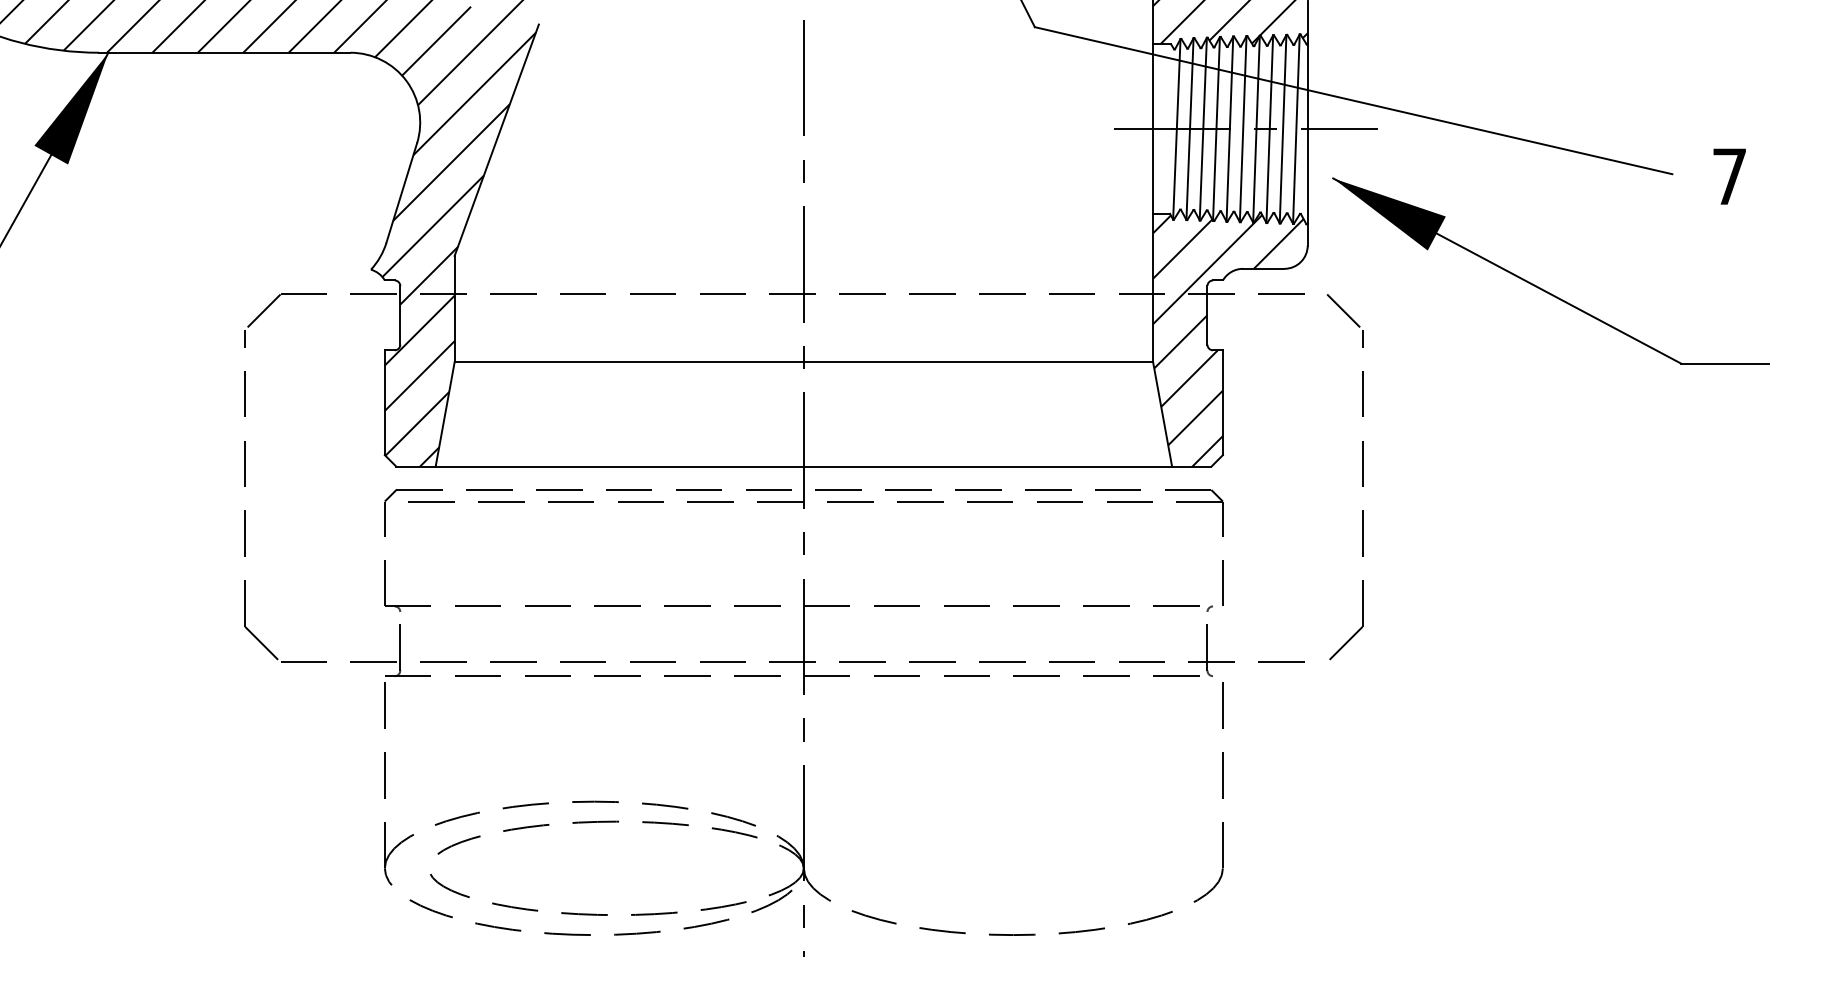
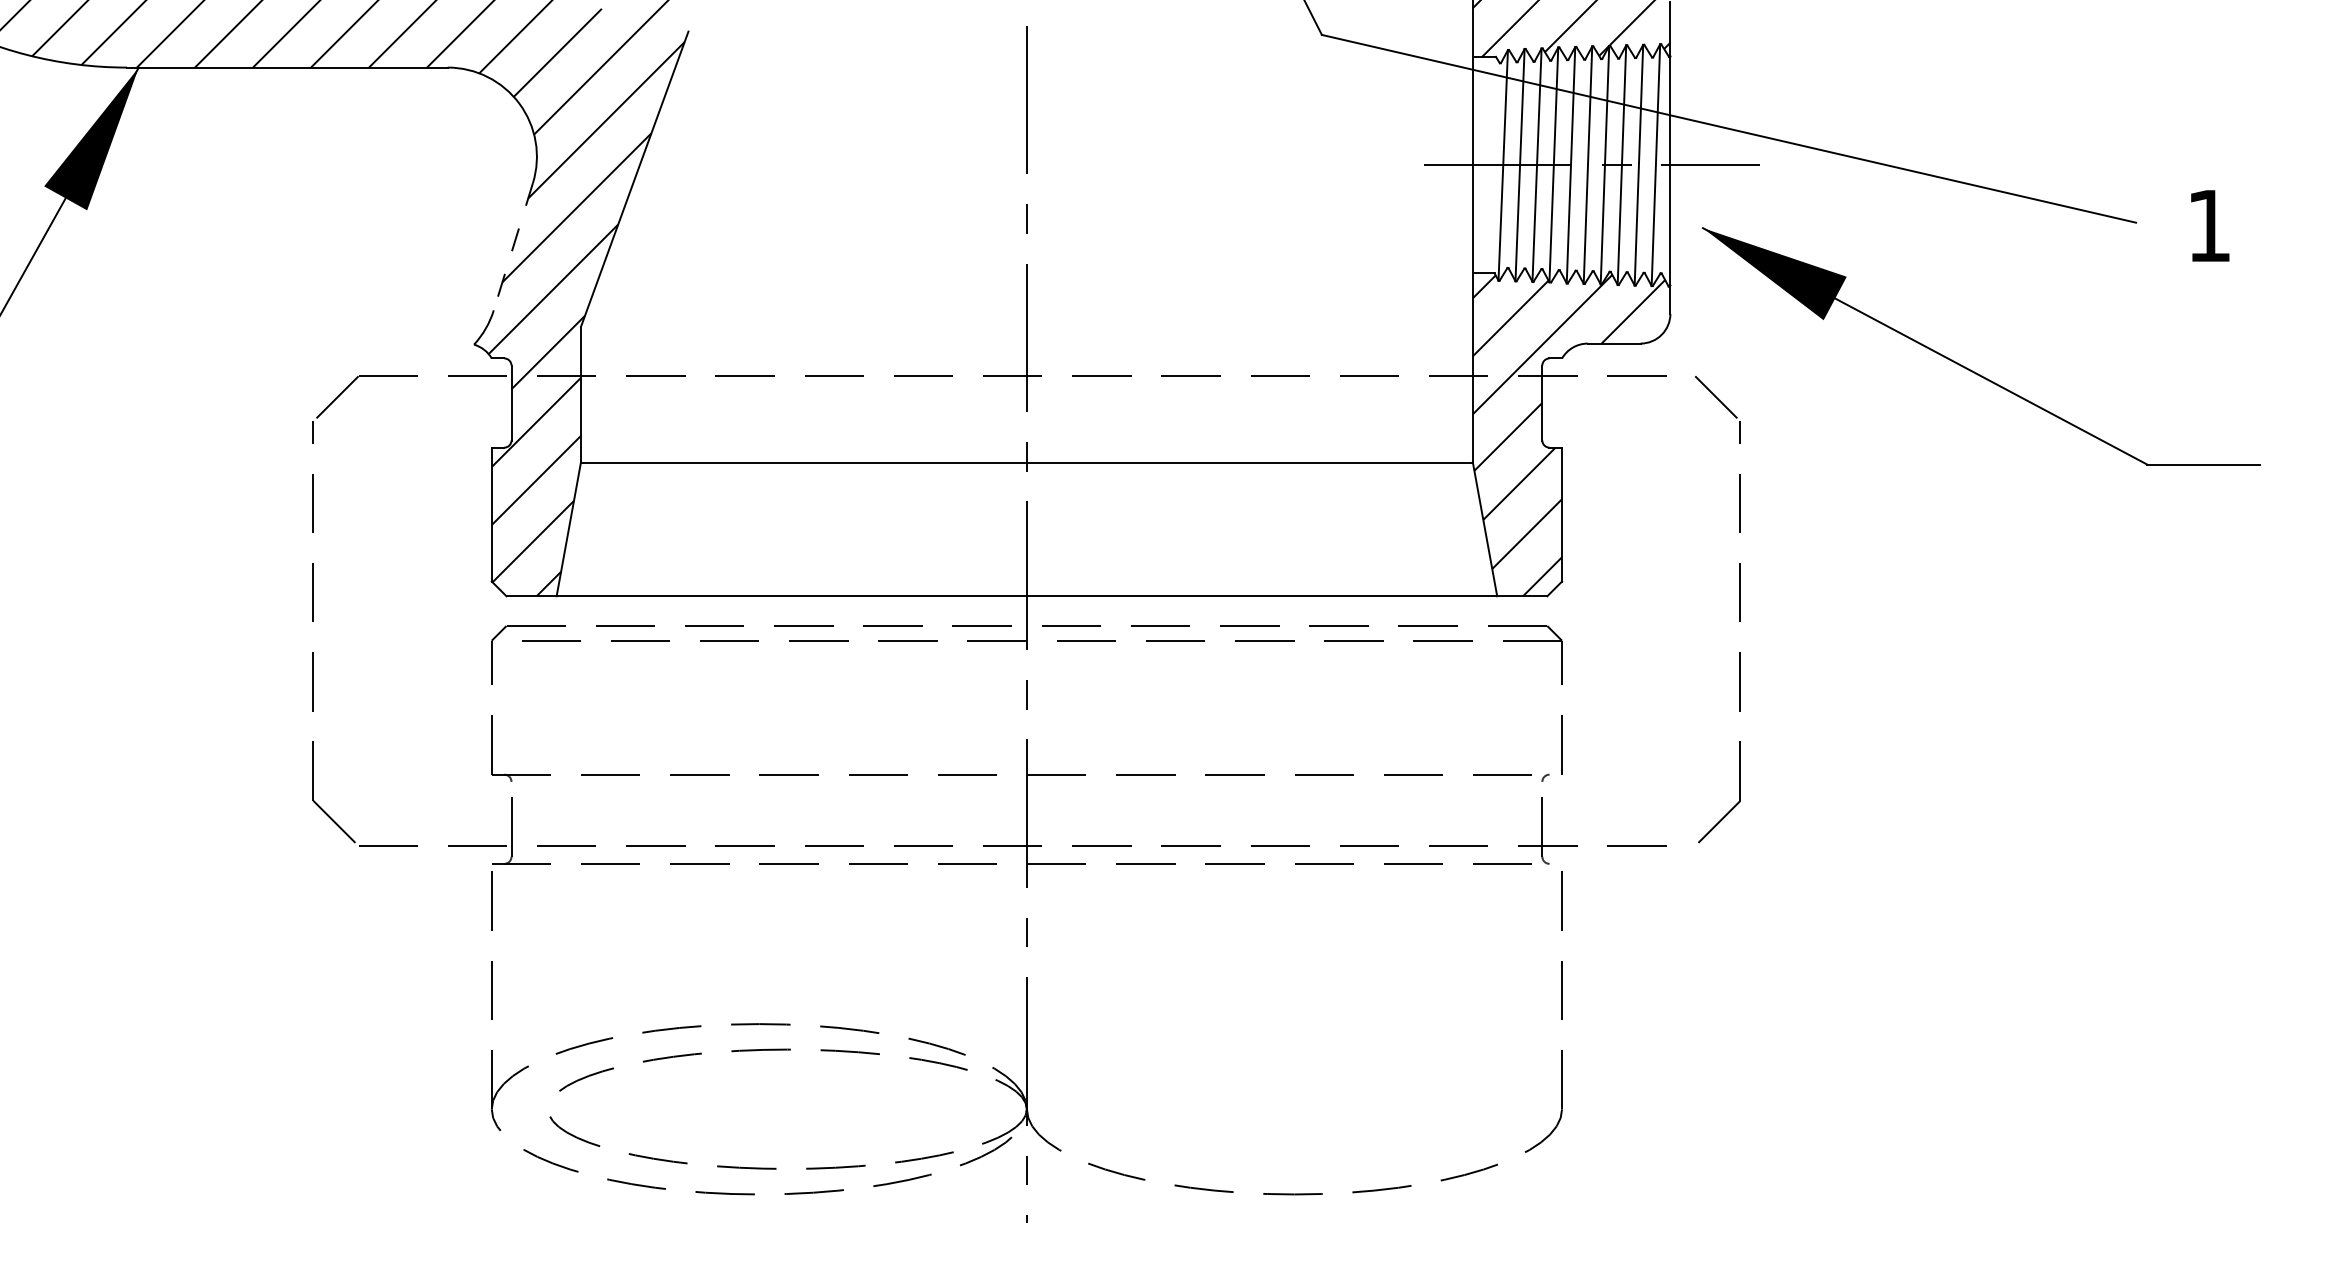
text: (1729, 176) -> (2208, 225), 7 -> 1
line: (401, 192) -> (513, 246), solid -> dashed

